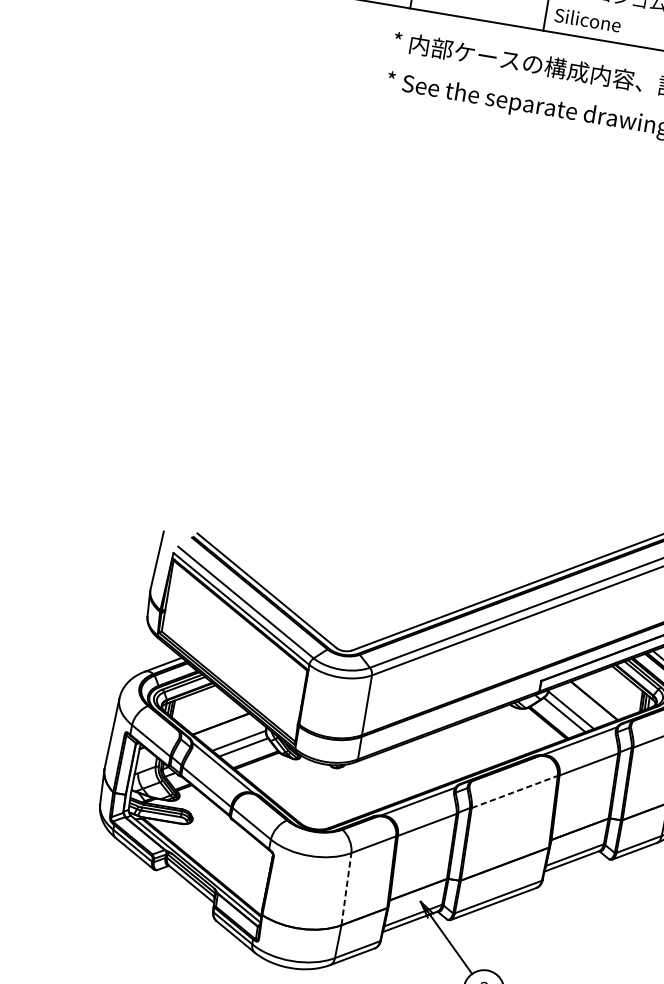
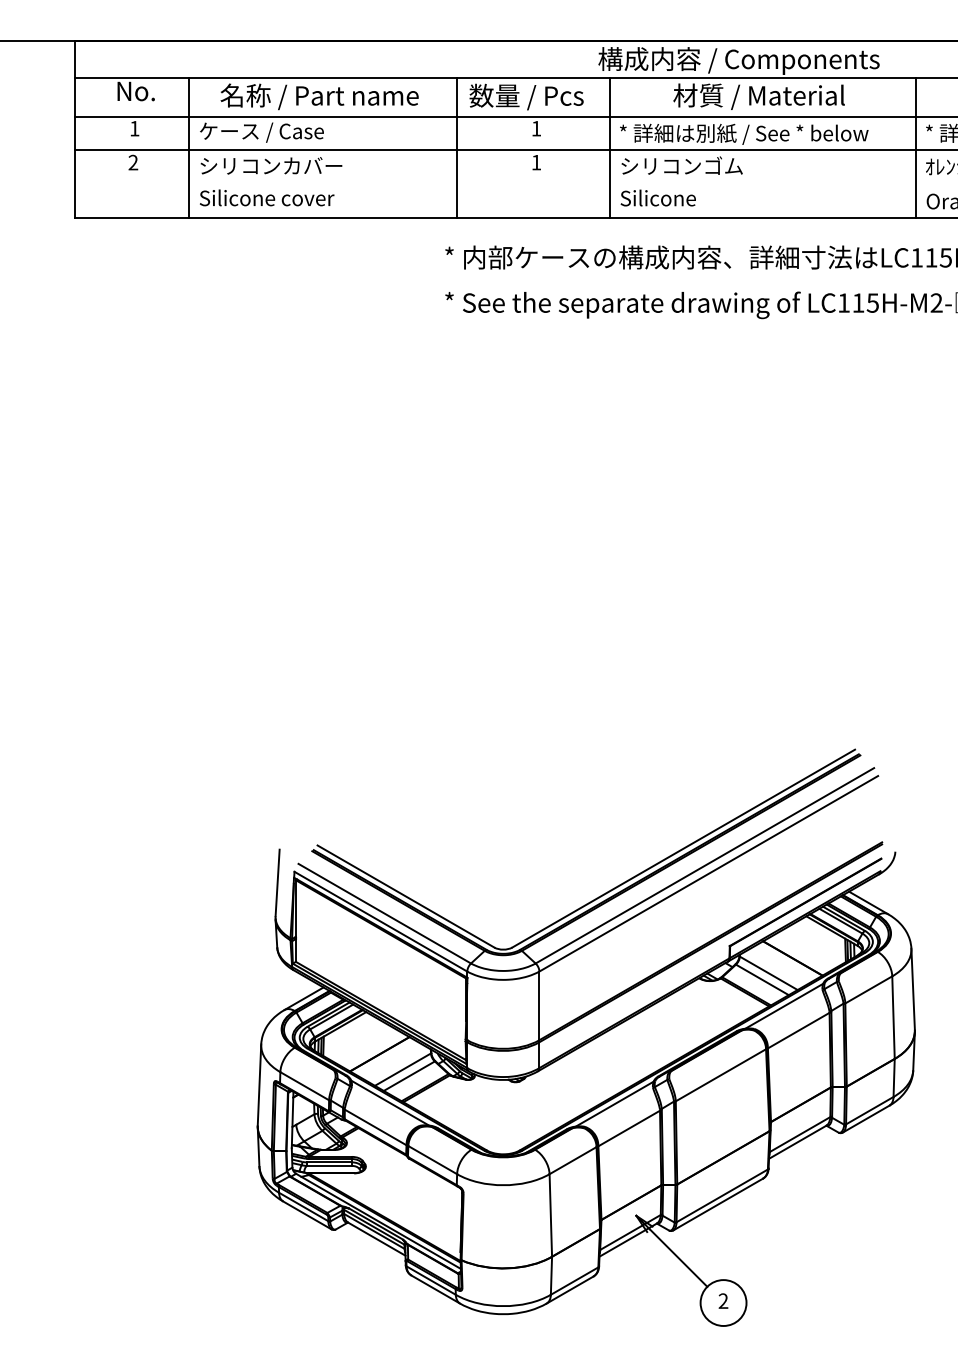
line: (515, 792) -> (721, 1075), dashed -> solid
line: (346, 888) -> (550, 1214), dashed -> solid

